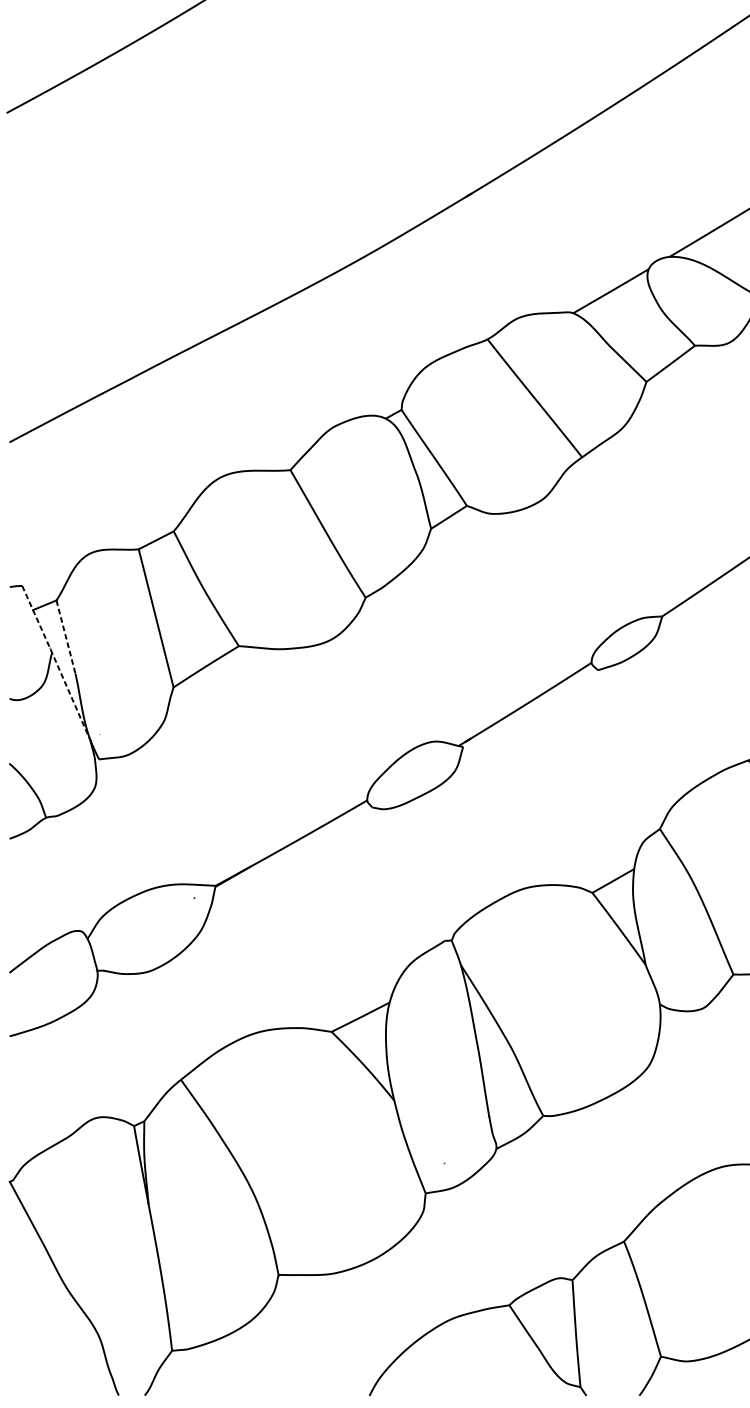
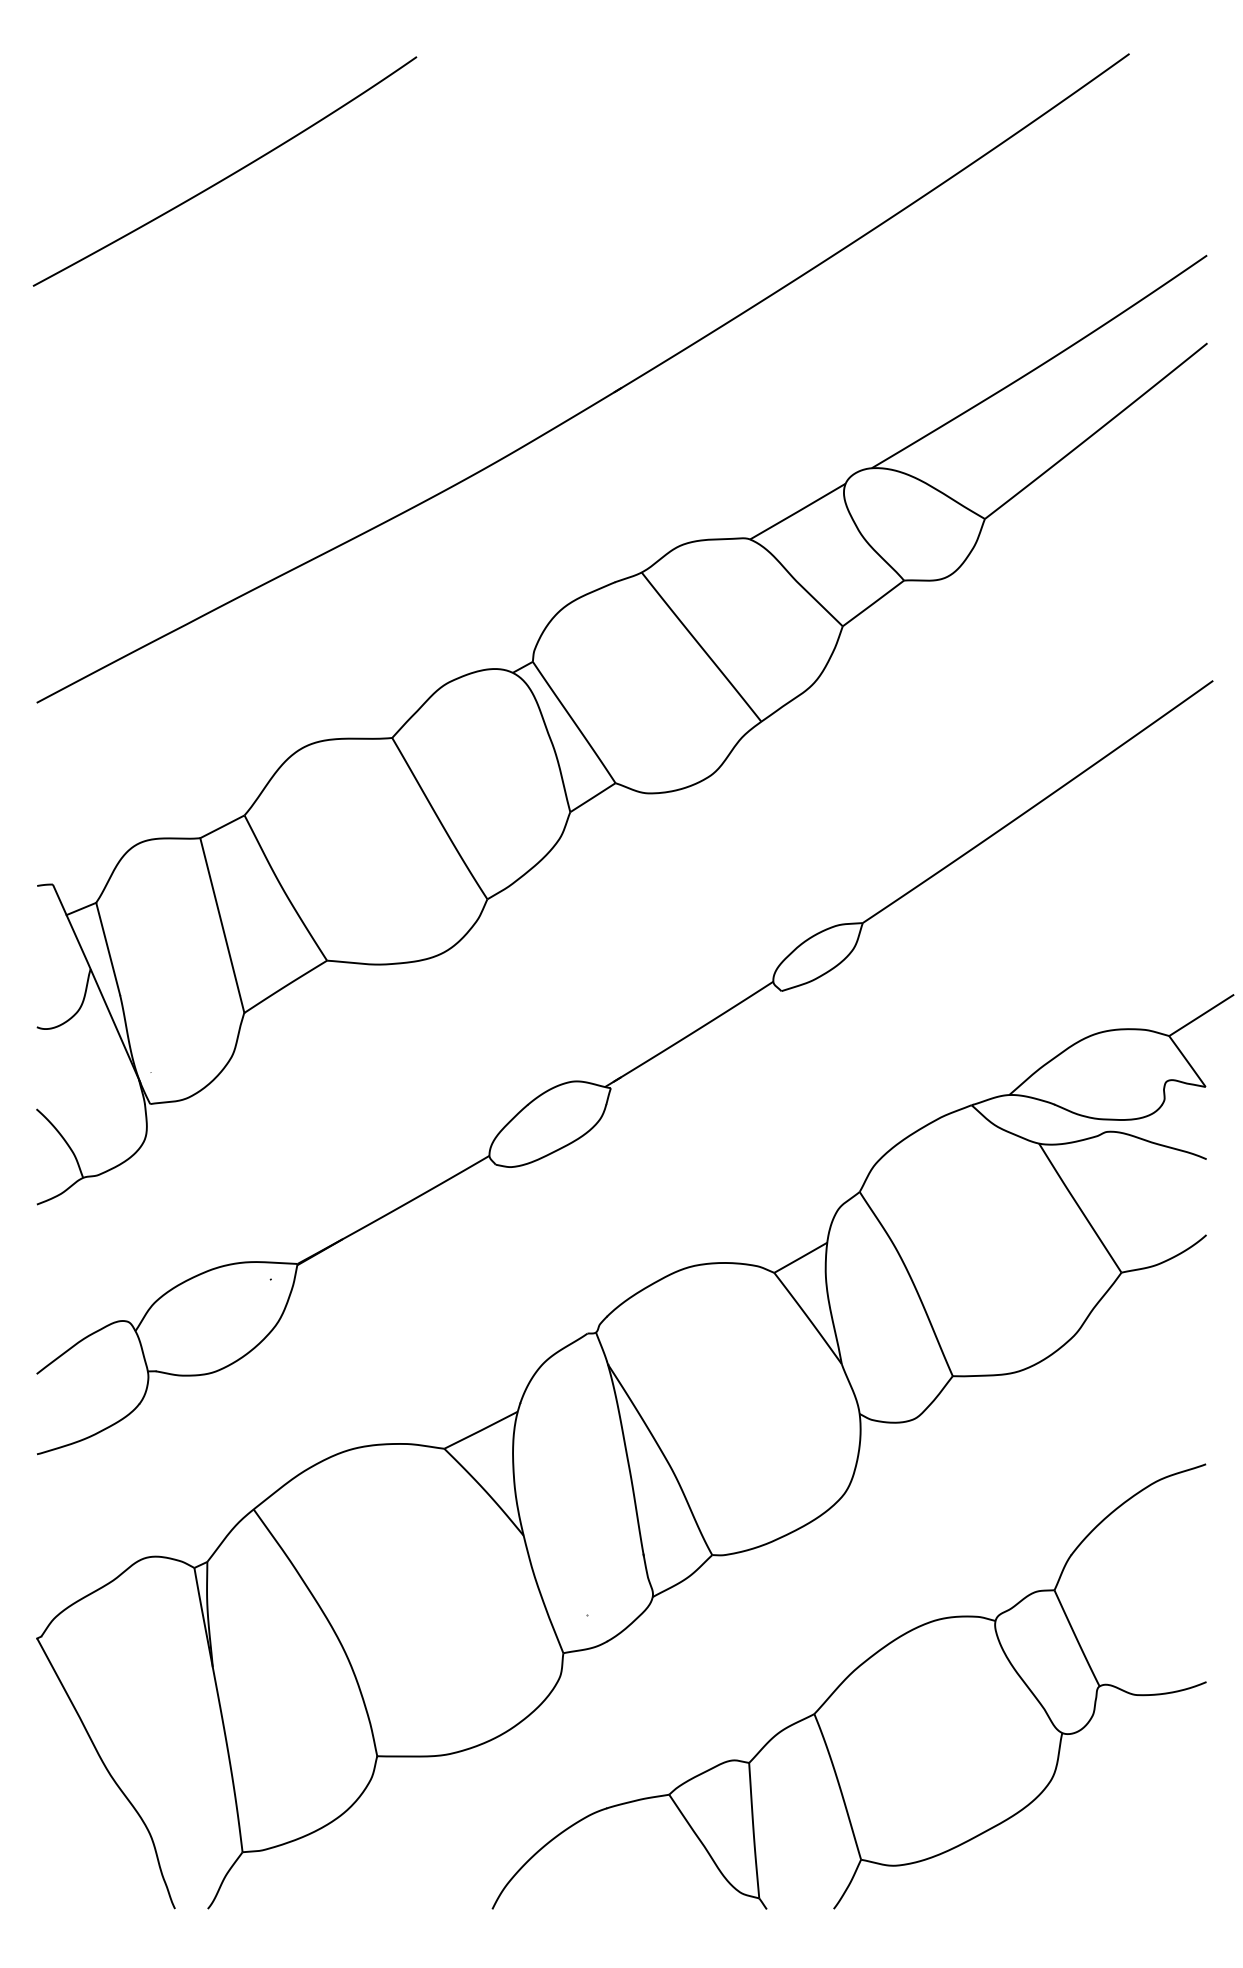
line: (66, 637) -> (108, 949), dashed -> solid
line: (56, 664) -> (96, 983), dashed -> solid

